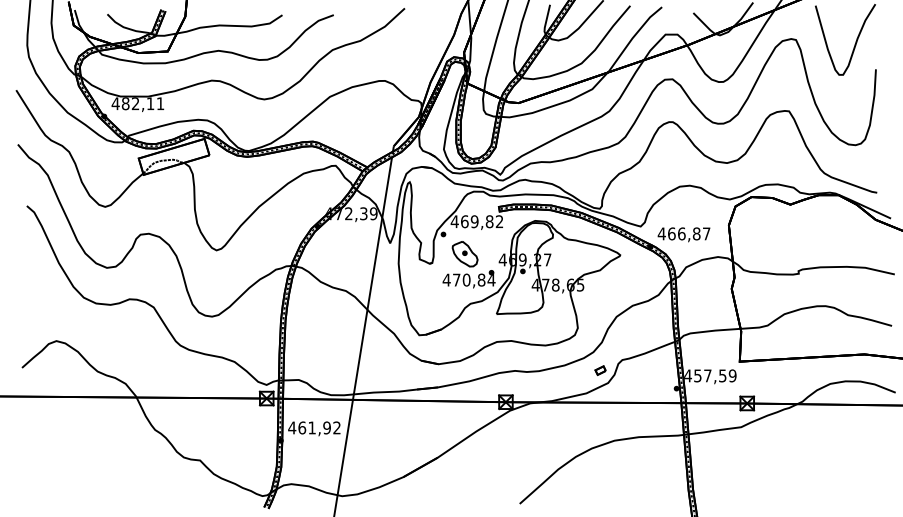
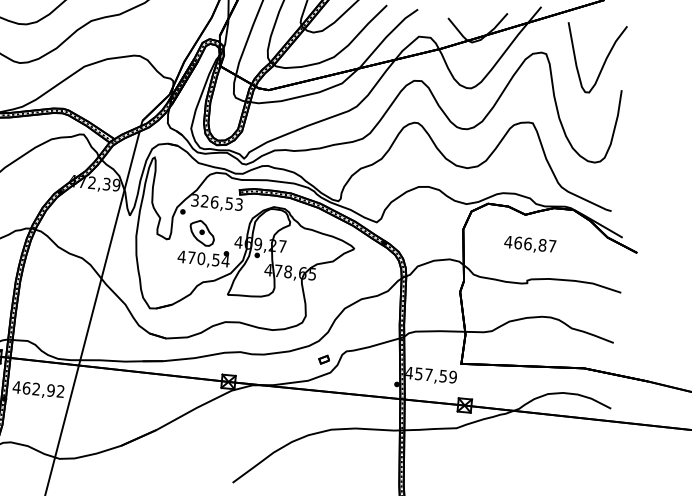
text: (476, 221) -> (216, 202), 469,82 -> 326,53
text: (683, 234) -> (529, 244), moved
text: (481, 279) -> (215, 259), 470,84 -> 470,54
text: (311, 427) -> (35, 388), 461,92 -> 462,92

